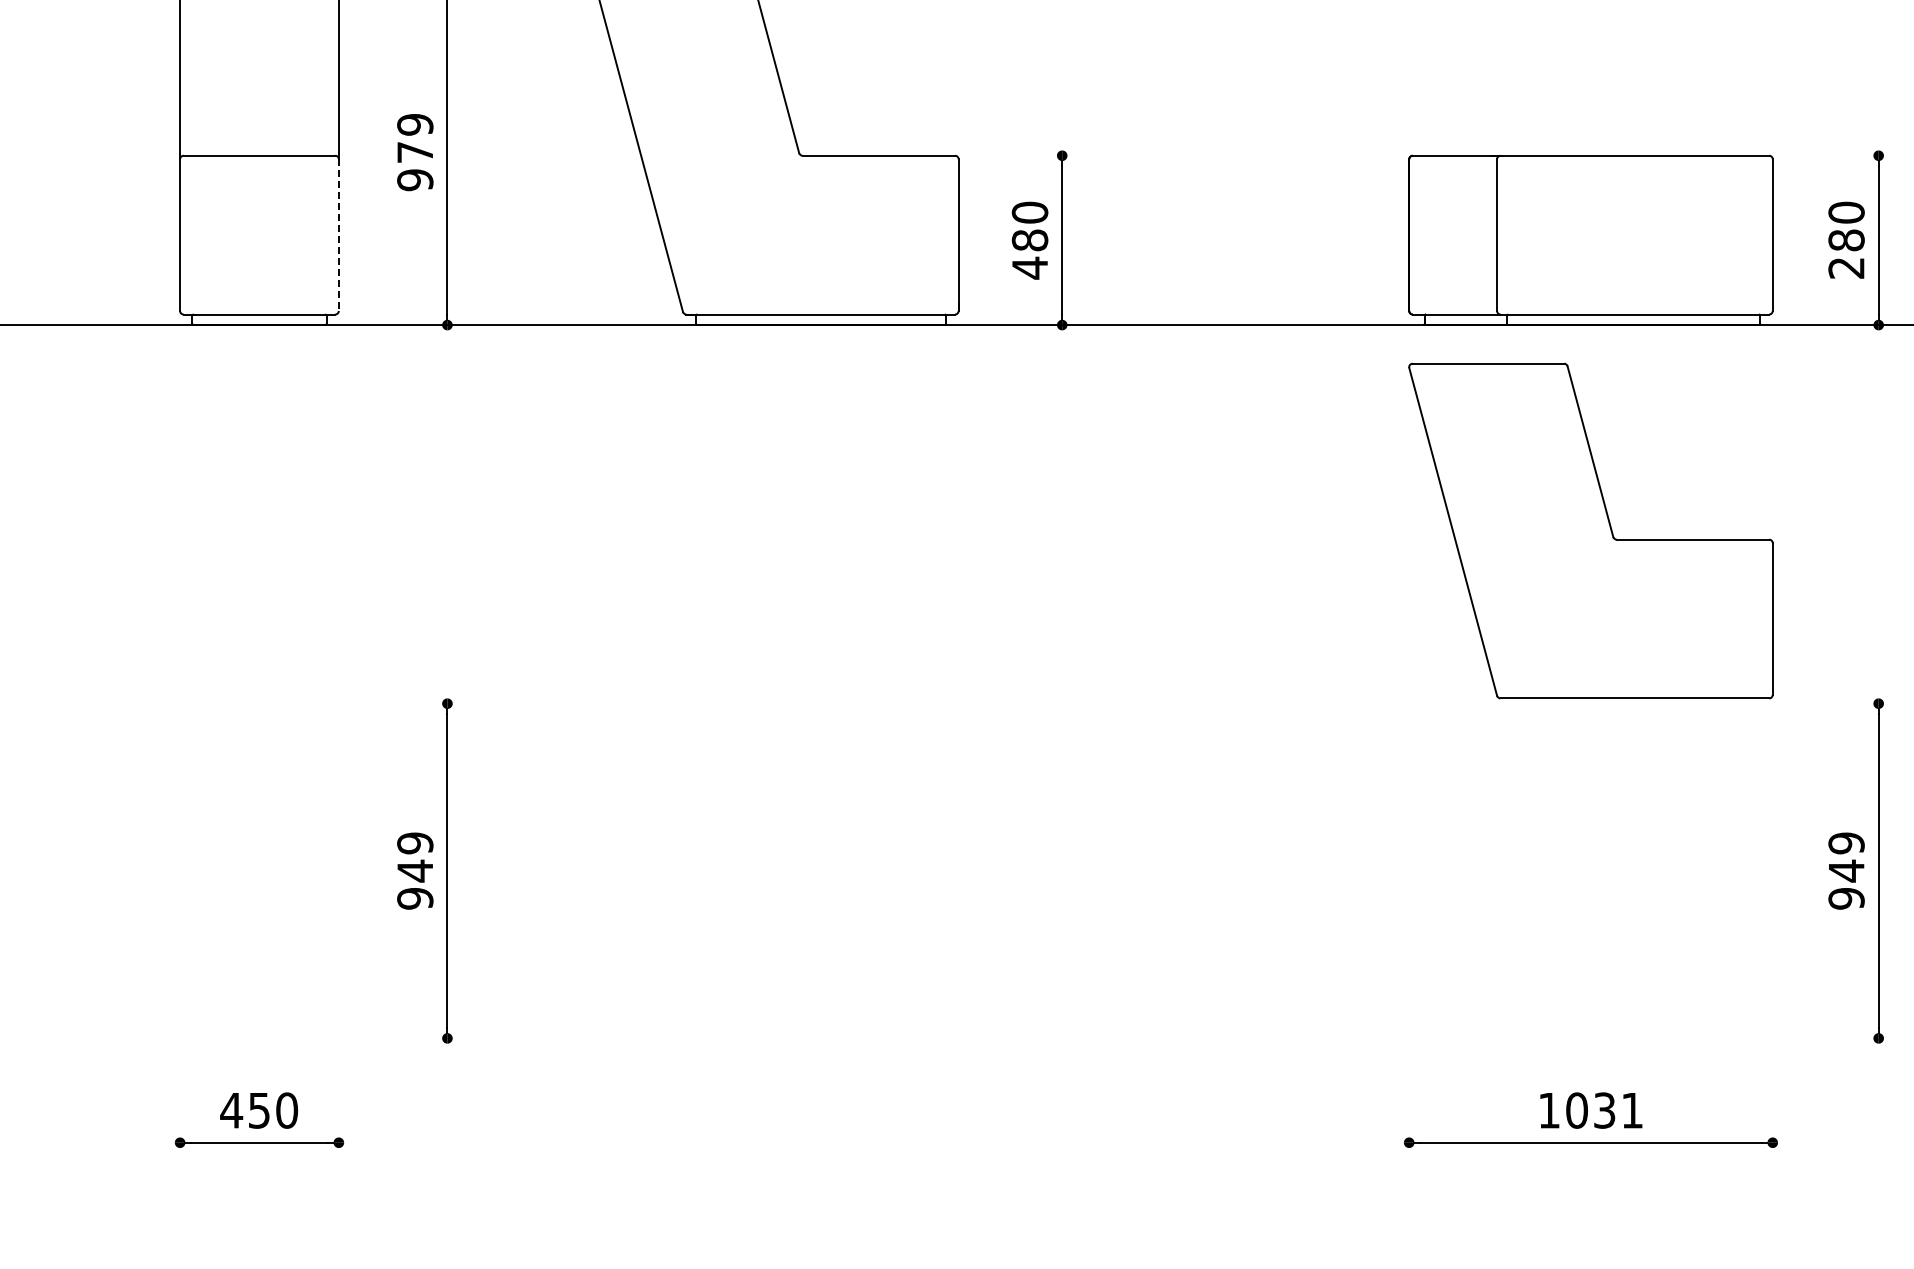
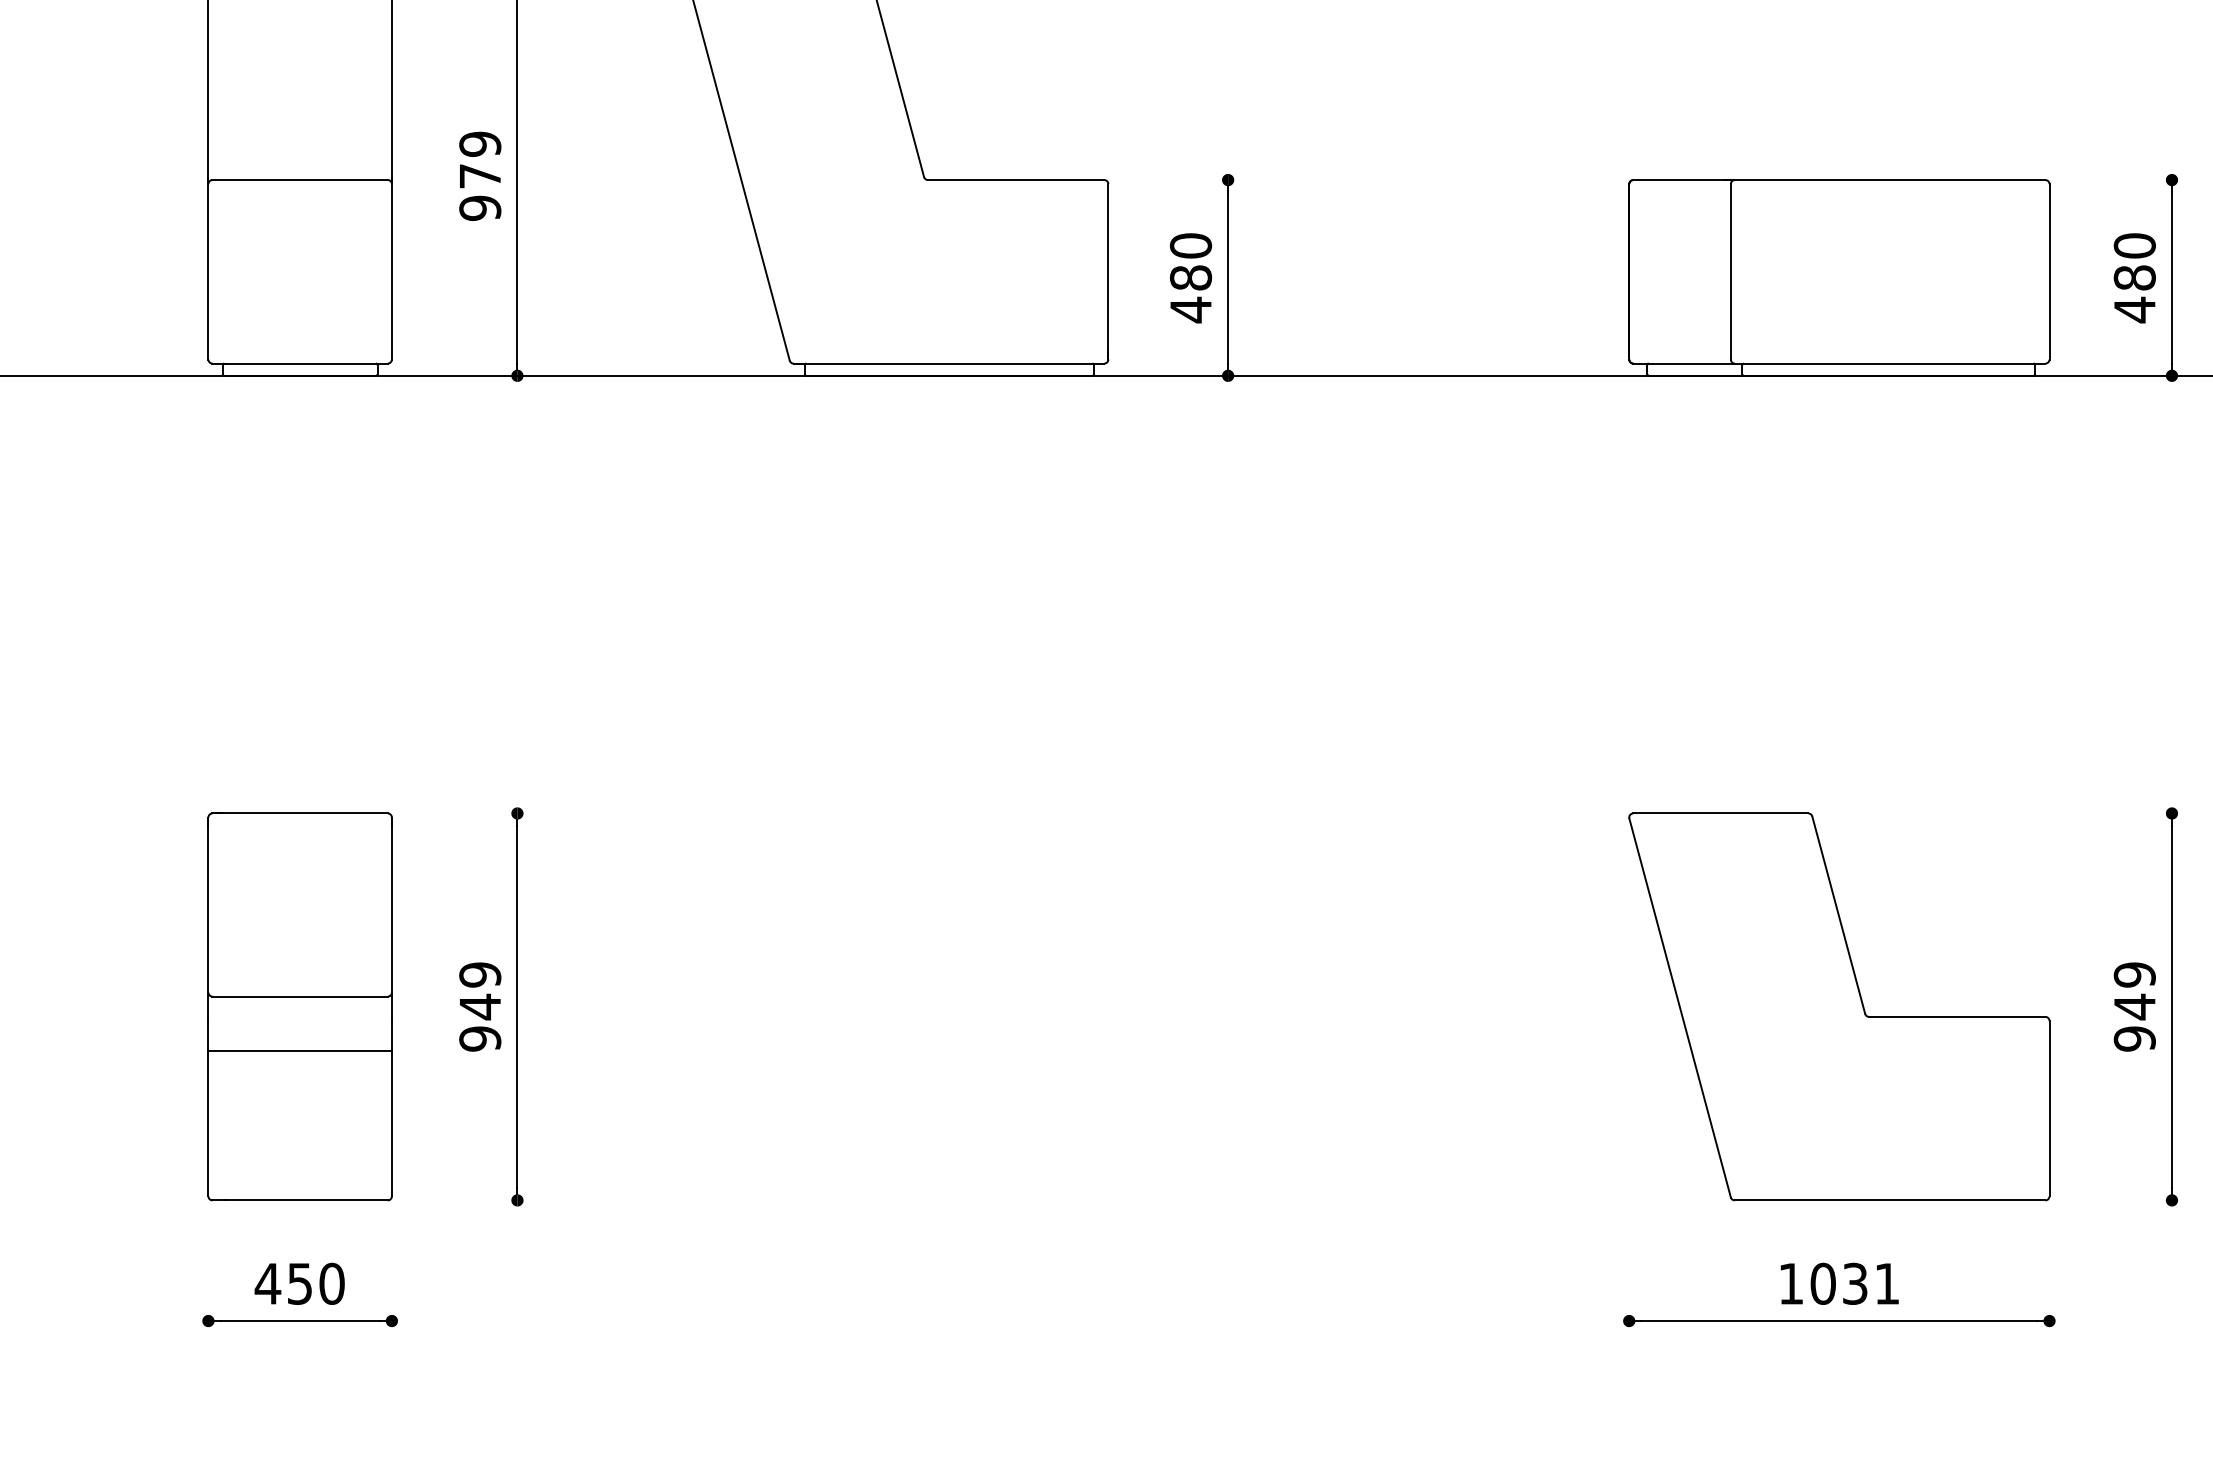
line: (338, 235) -> (391, 272), dashed -> solid
text: (1846, 267) -> (2134, 309), 280 -> 480
part: (1590, 530) -> (1838, 1006), moved
part: (259, 870) -> (300, 1006), added

